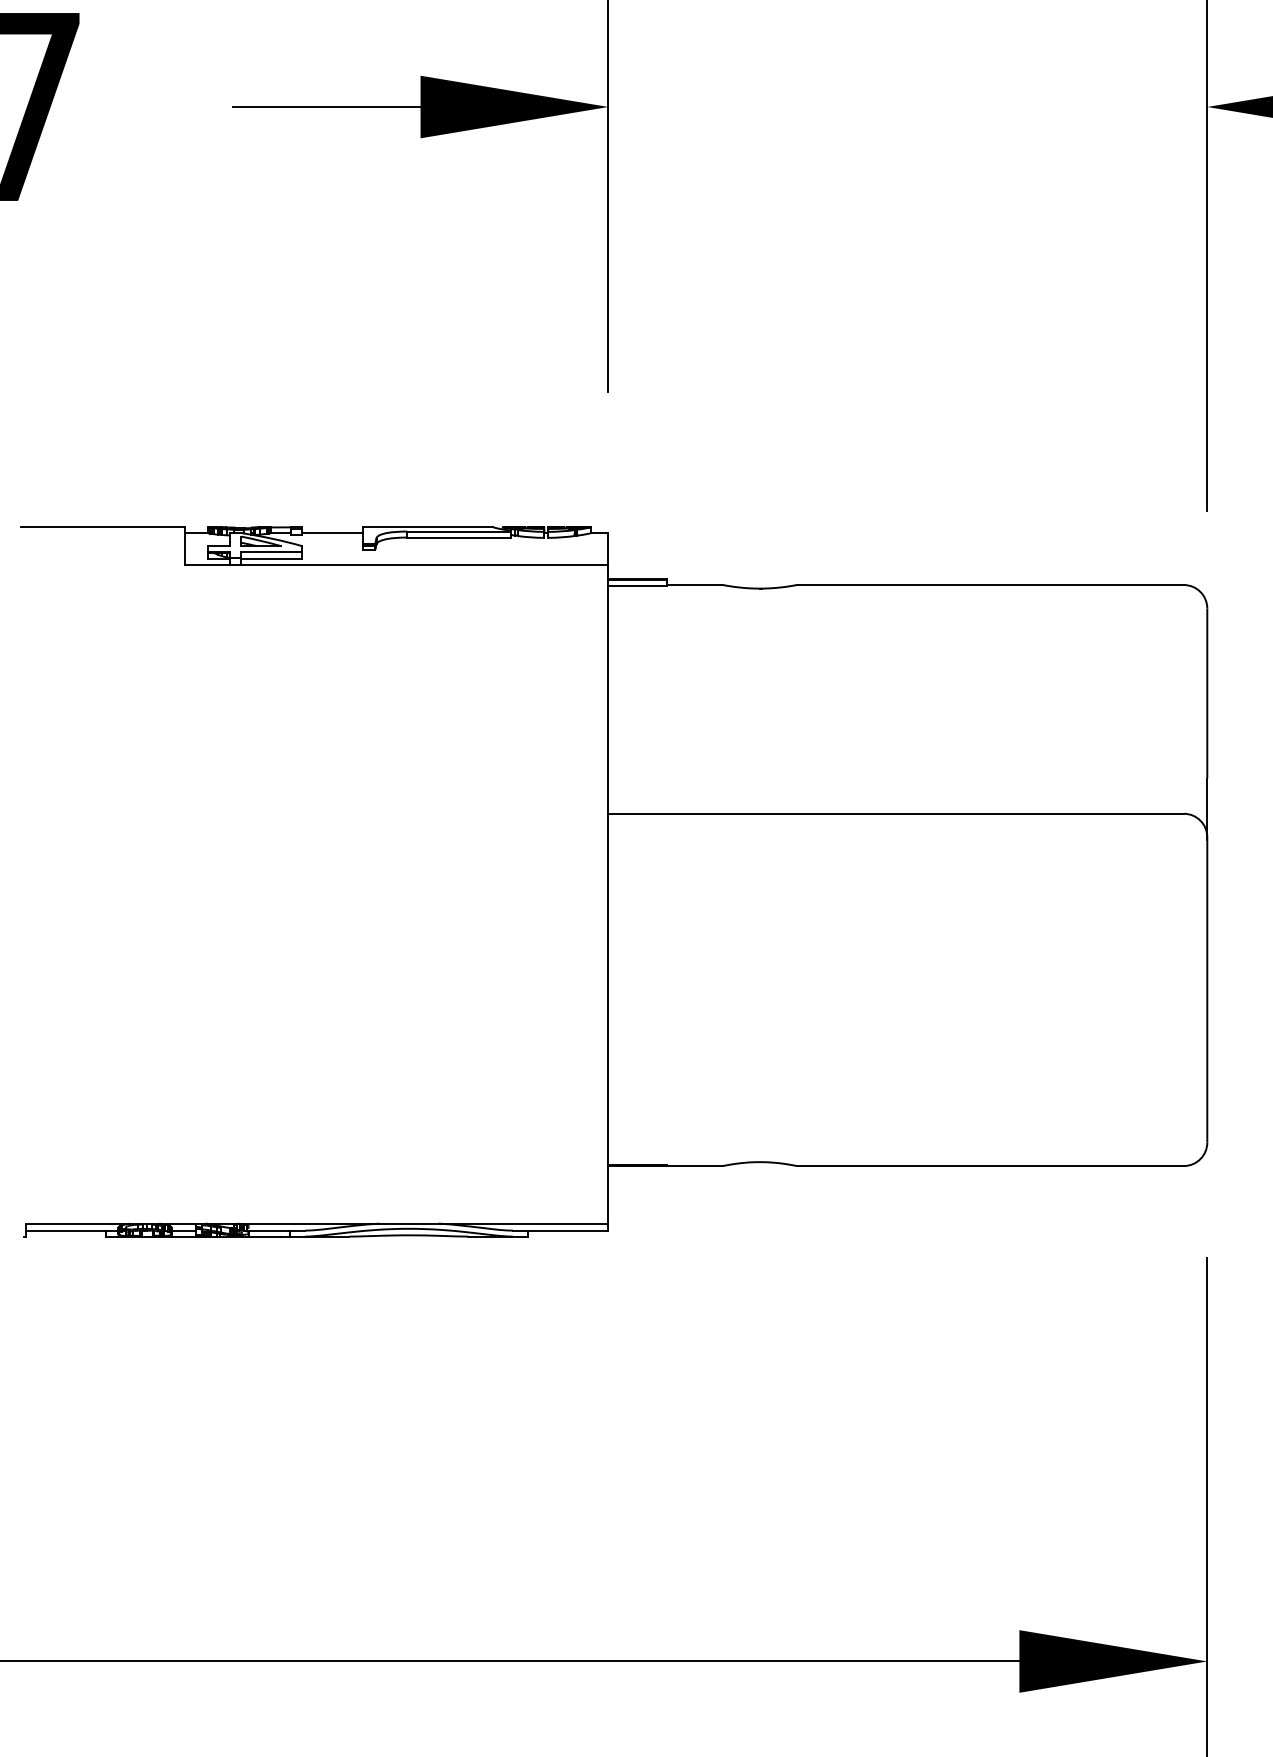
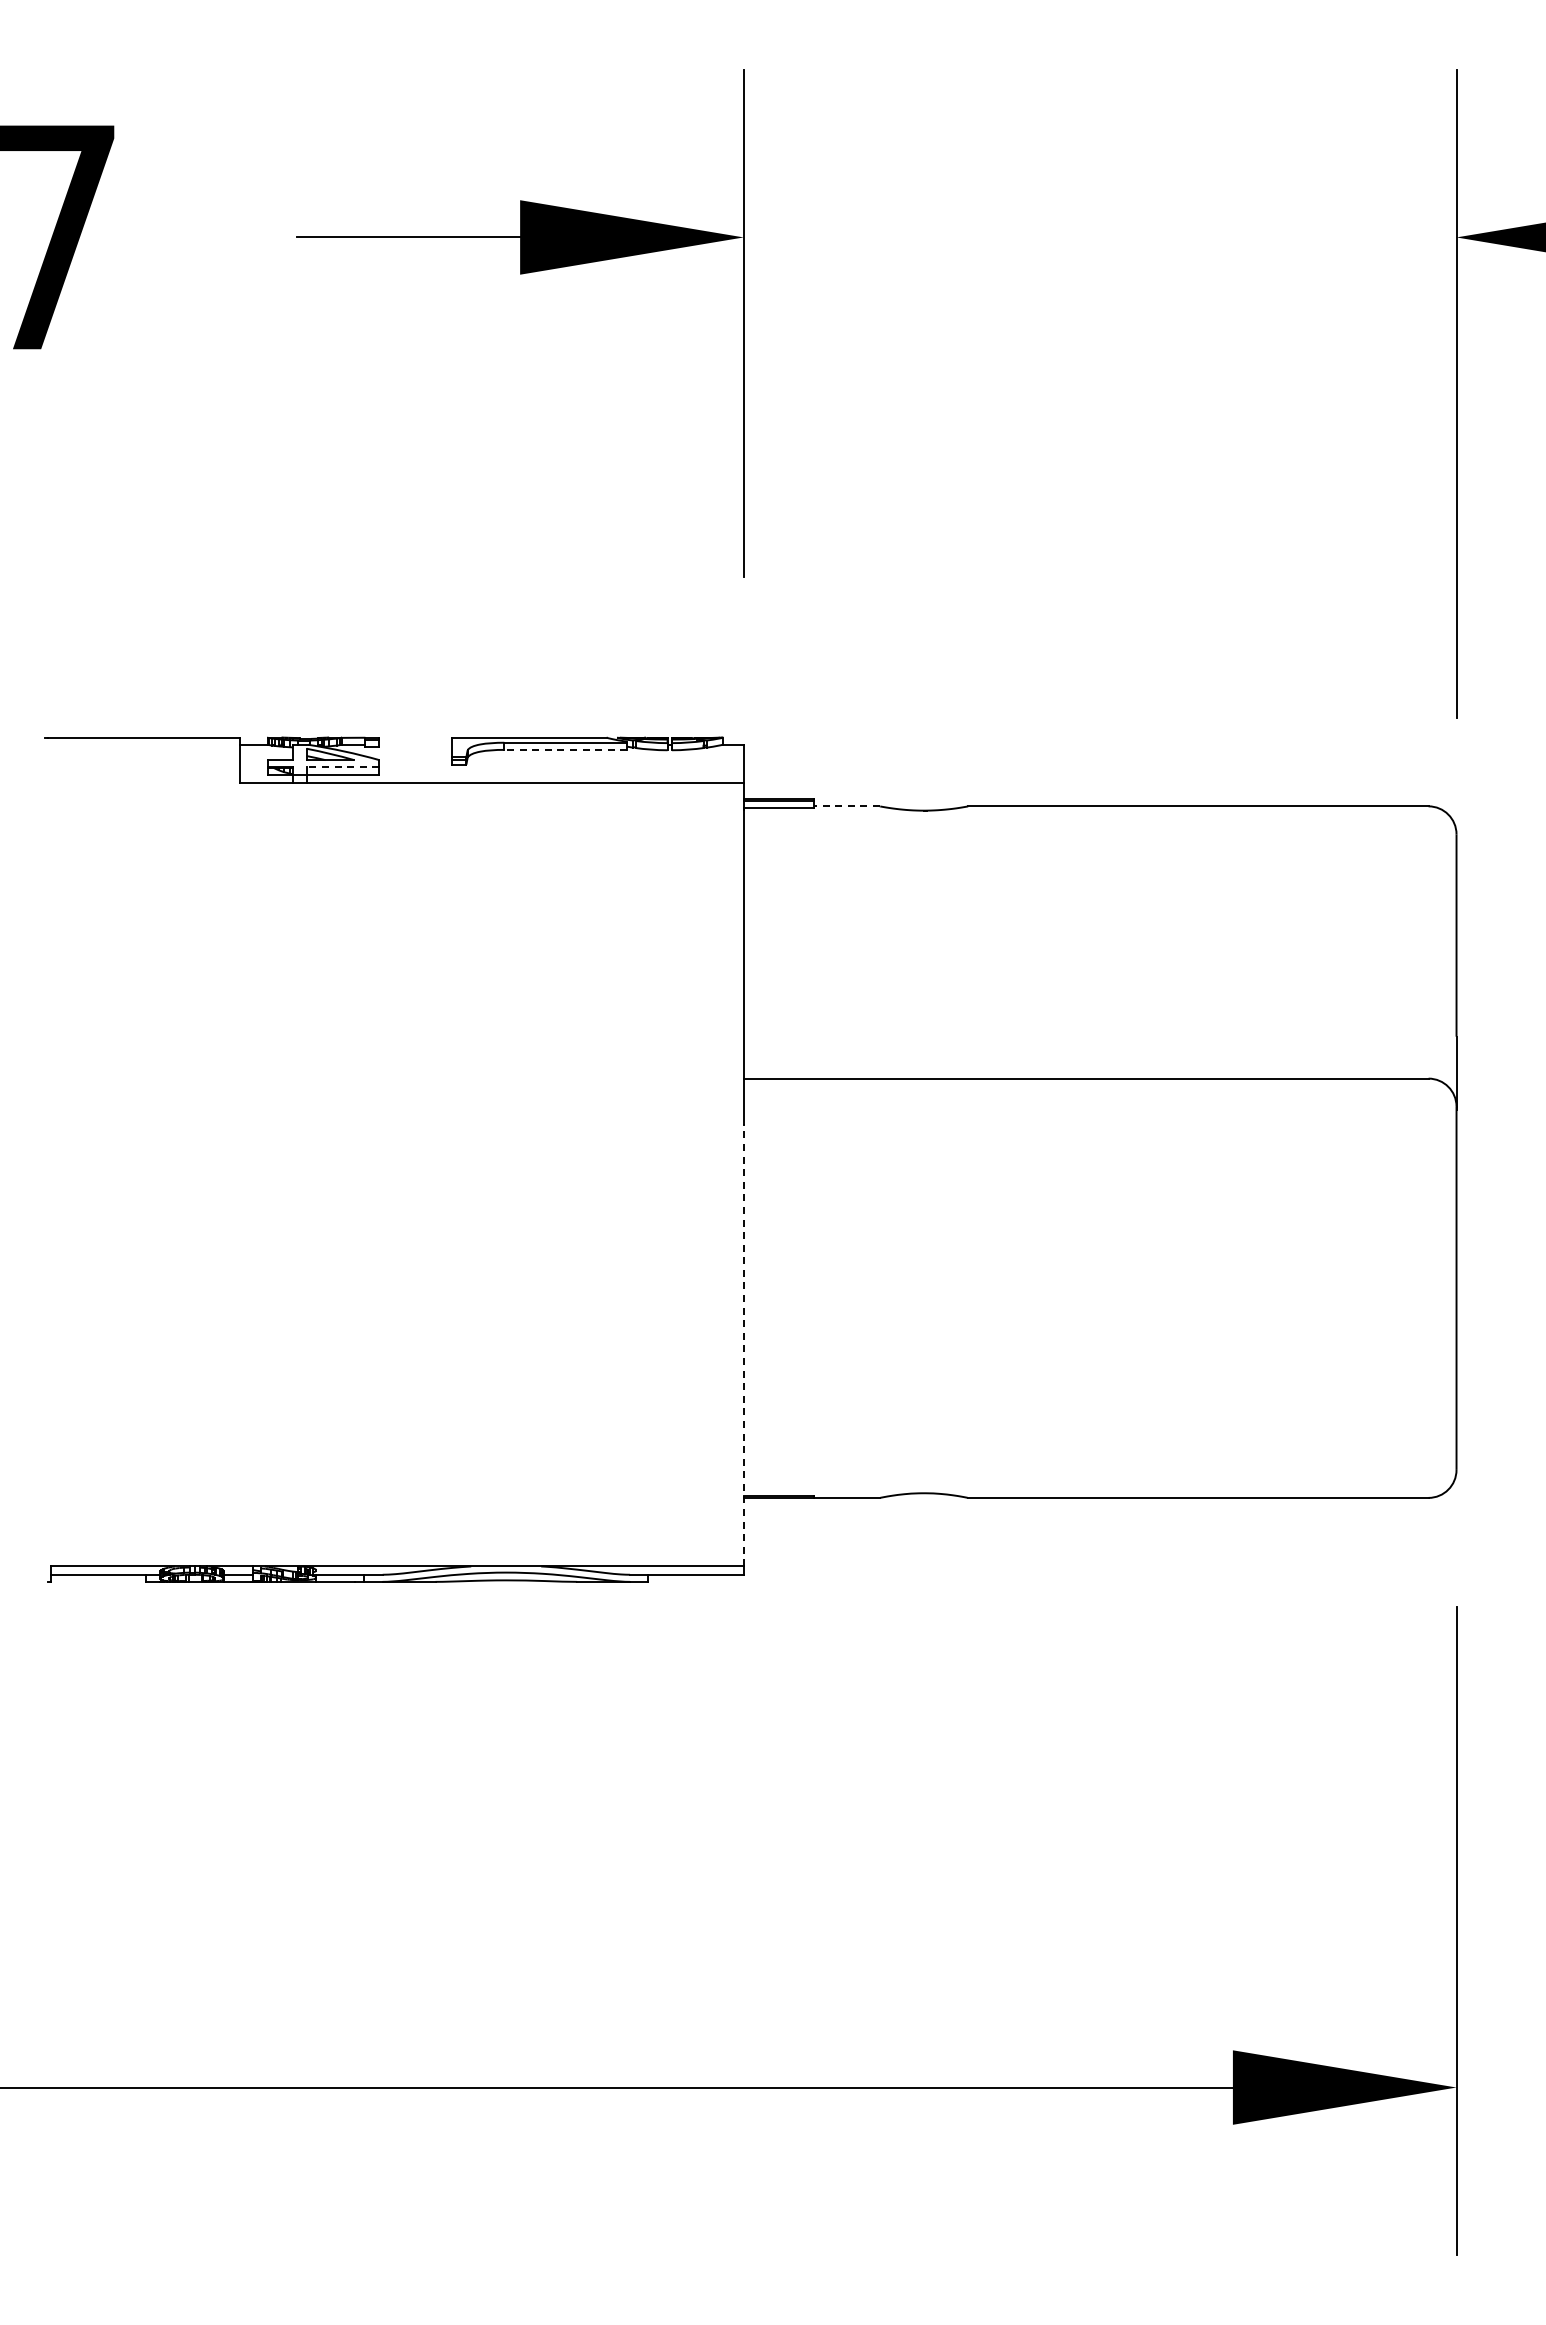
line: (332, 533) -> (415, 744), removed
line: (458, 537) -> (565, 749), solid -> dashed
line: (271, 552) -> (342, 767), solid -> dashed
line: (694, 585) -> (846, 806), solid -> dashed
line: (608, 1037) -> (743, 1344), solid -> dashed

